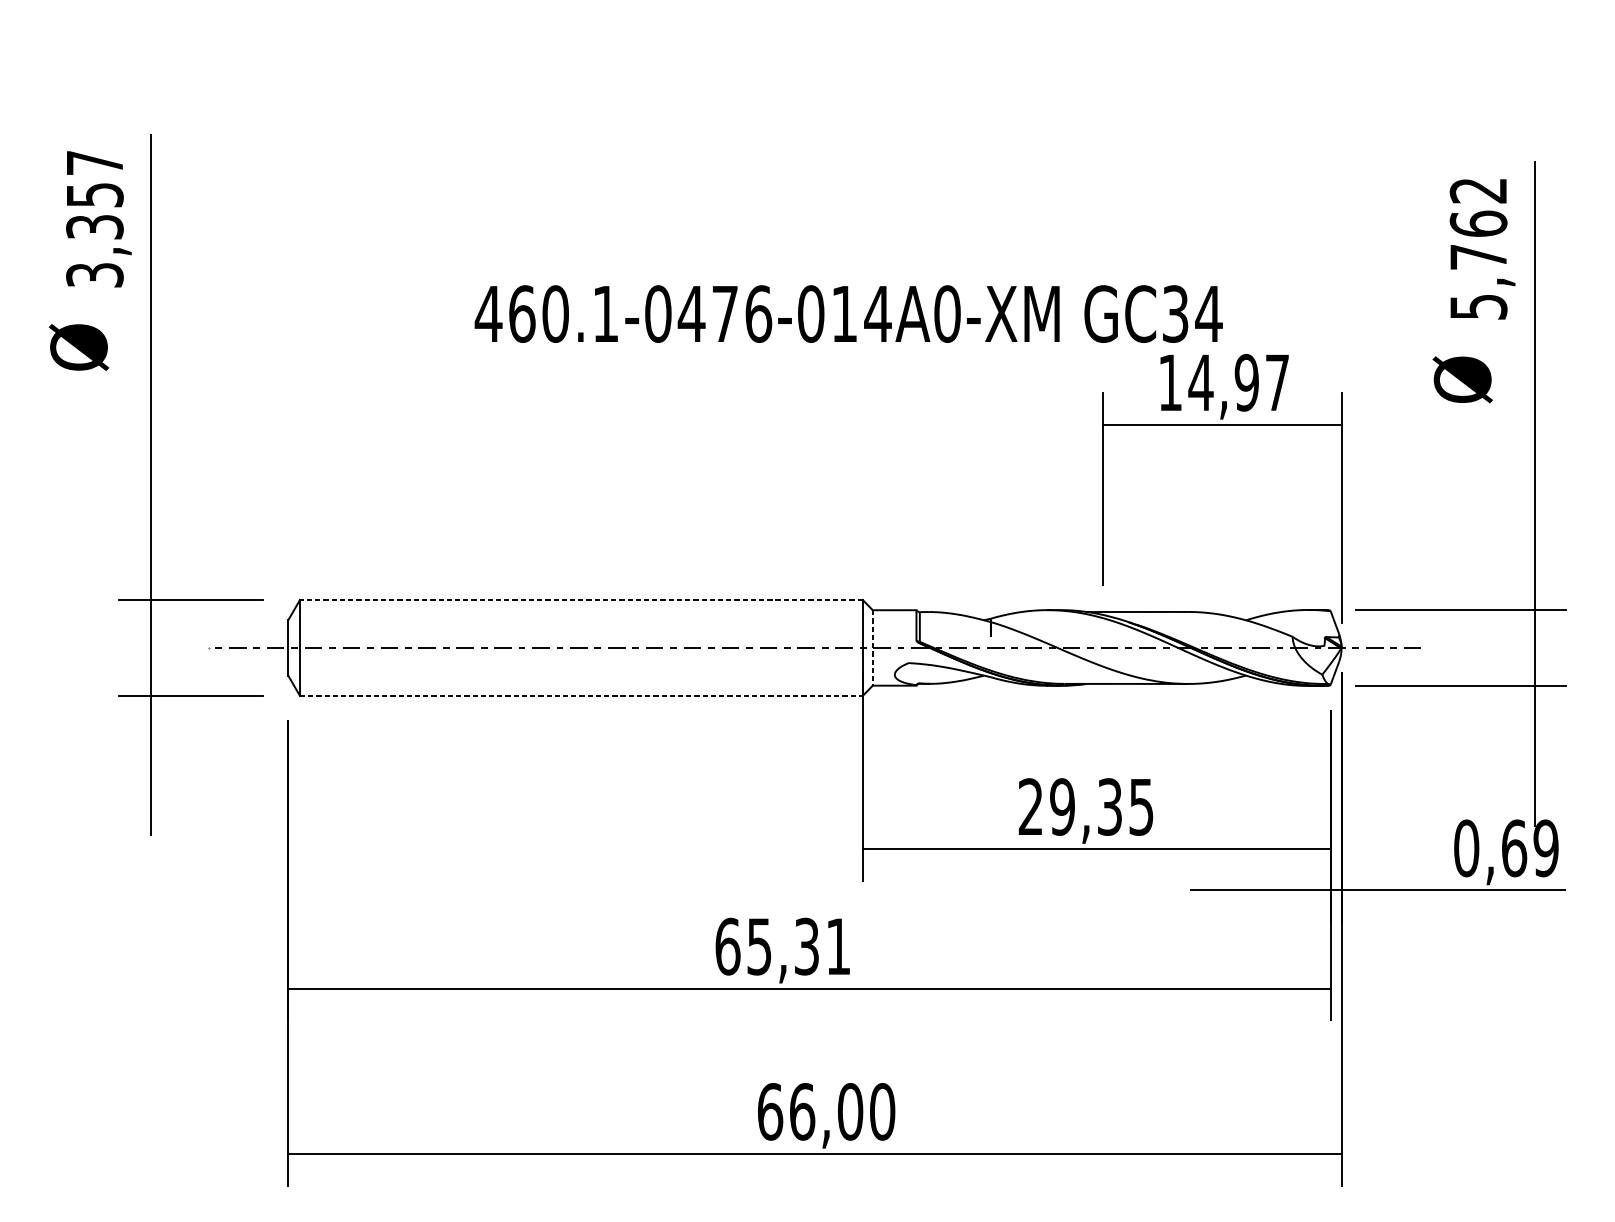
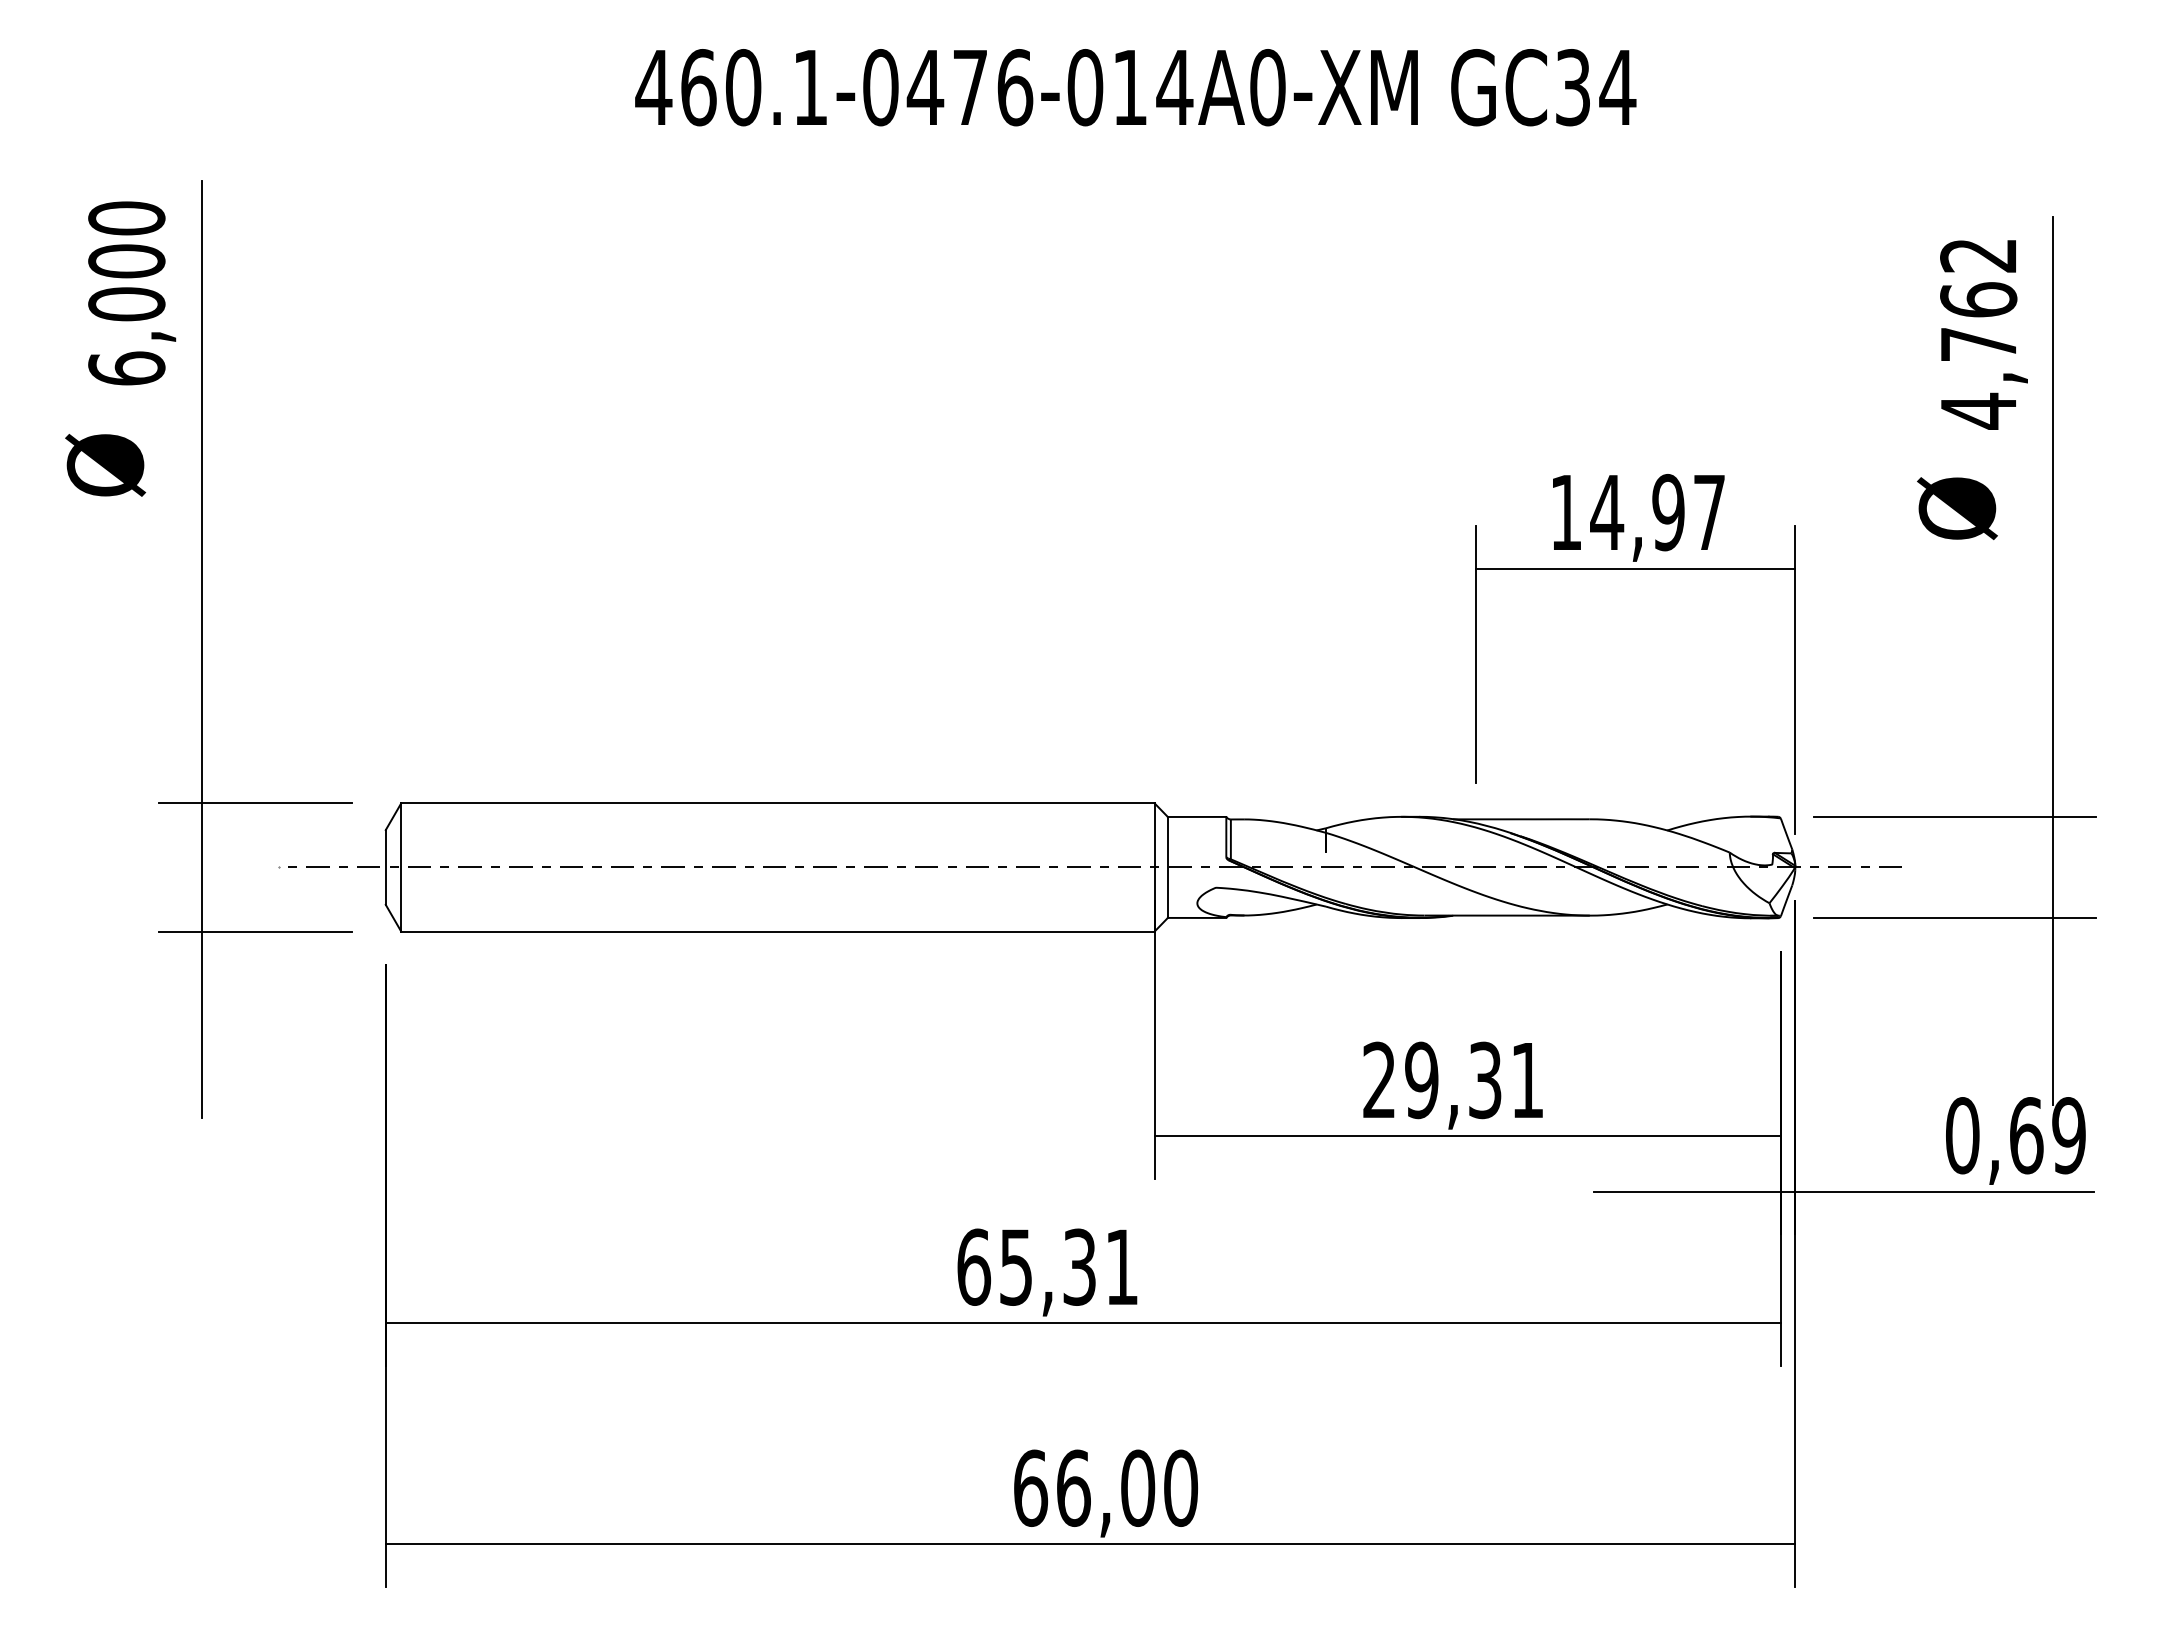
text: (94, 219) -> (126, 293), 3,357 -> 6,000
text: (1479, 306) -> (1979, 410), 5,762 -> 4,762
text: (848, 313) -> (1135, 87), moved
line: (581, 600) -> (777, 803), dashed -> solid
line: (872, 647) -> (1167, 867), dashed -> solid
line: (581, 695) -> (777, 931), dashed -> solid
text: (1141, 807) -> (1527, 1081), 29,35 -> 29,31

